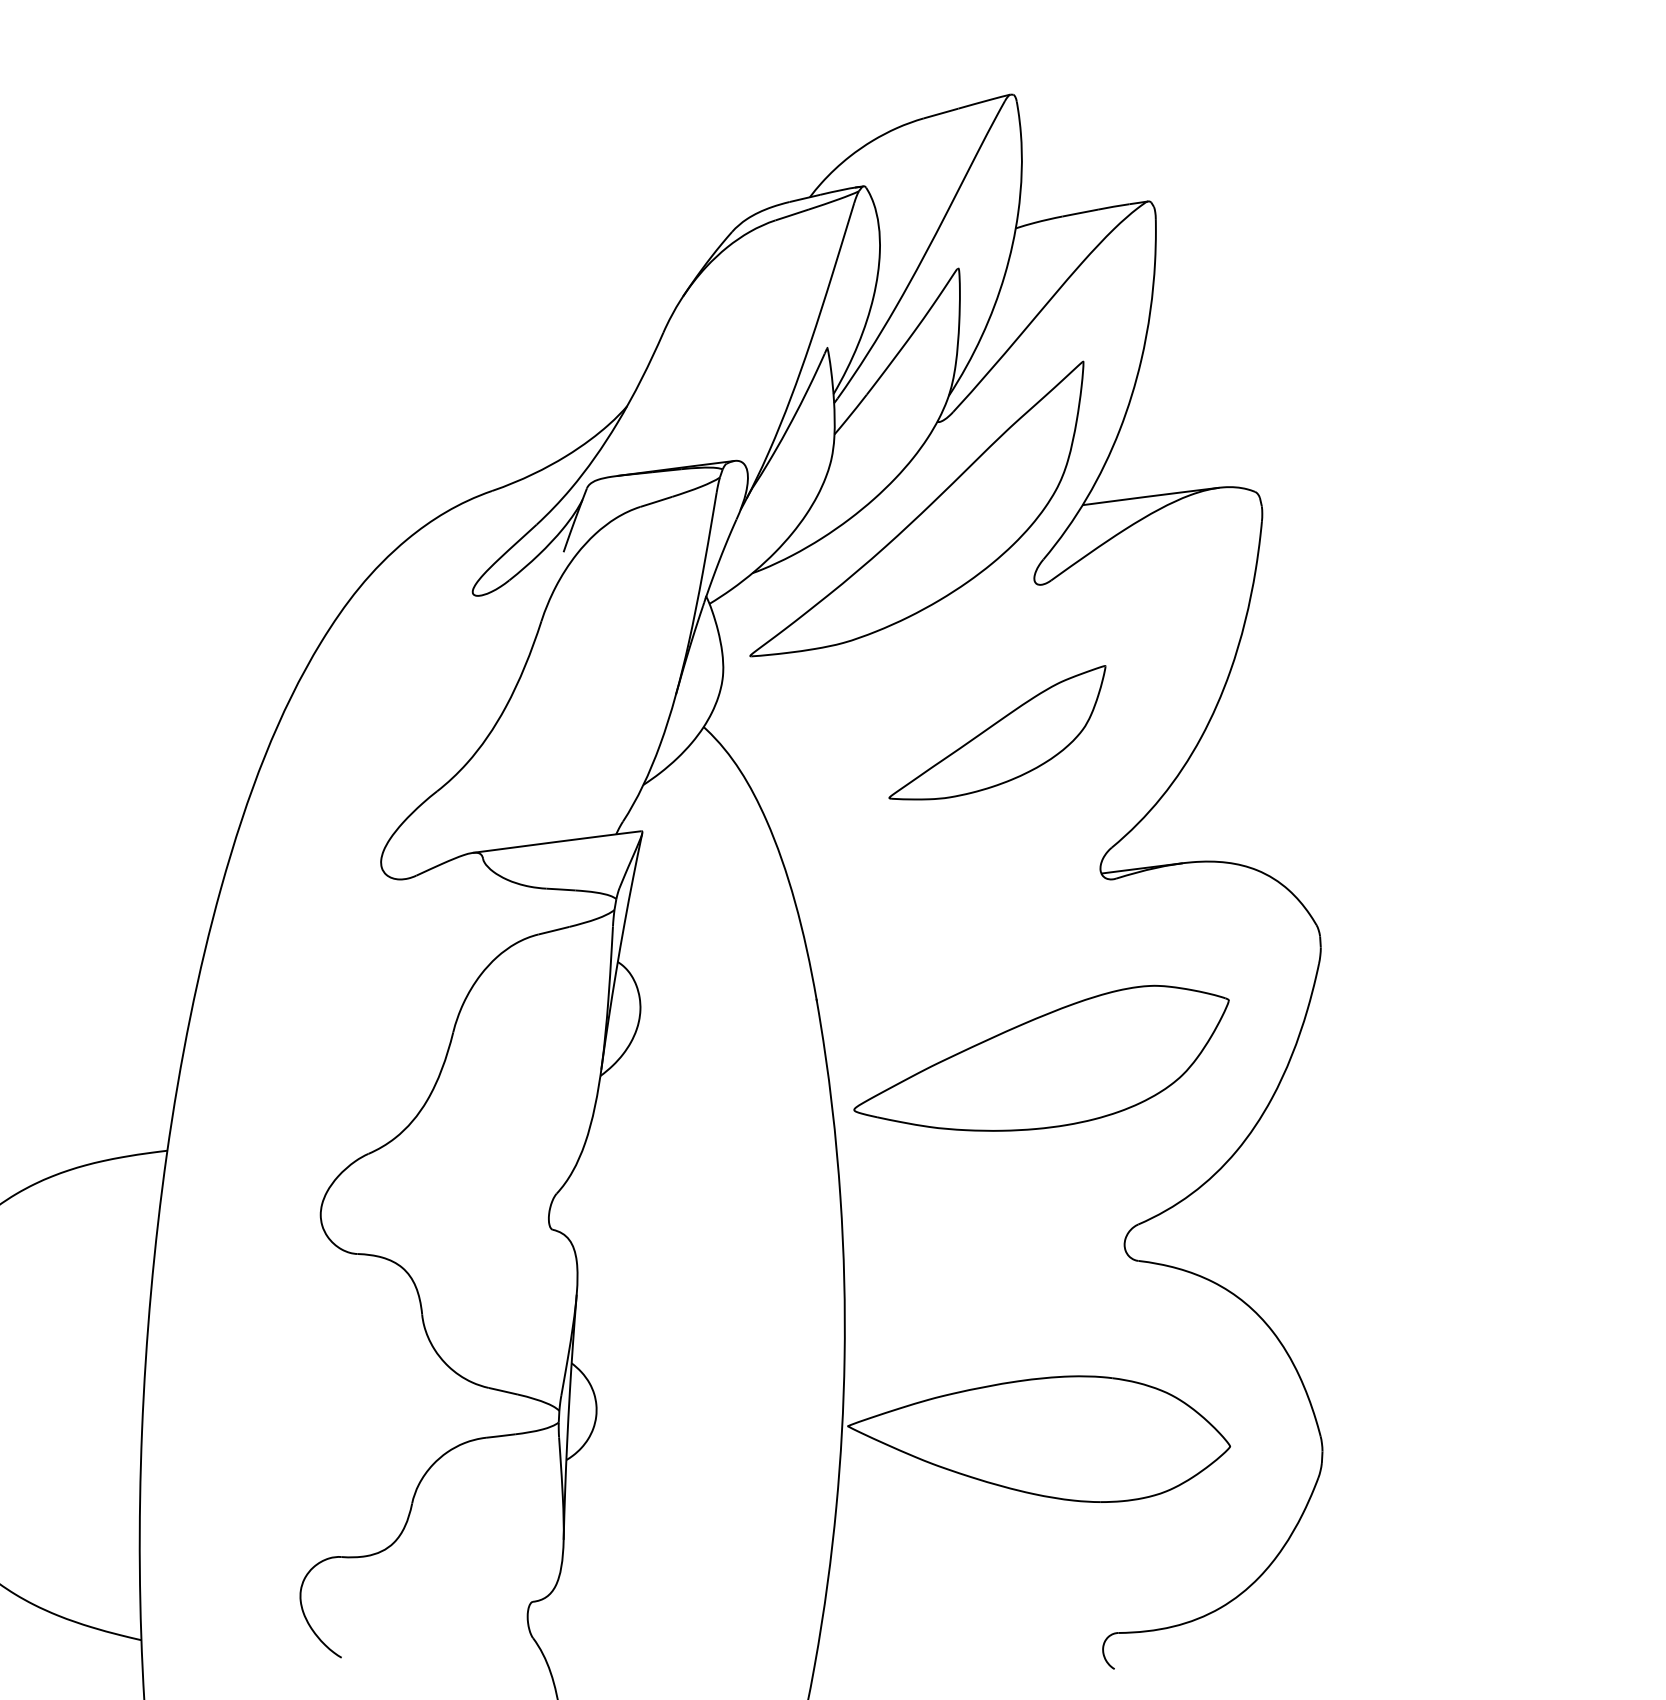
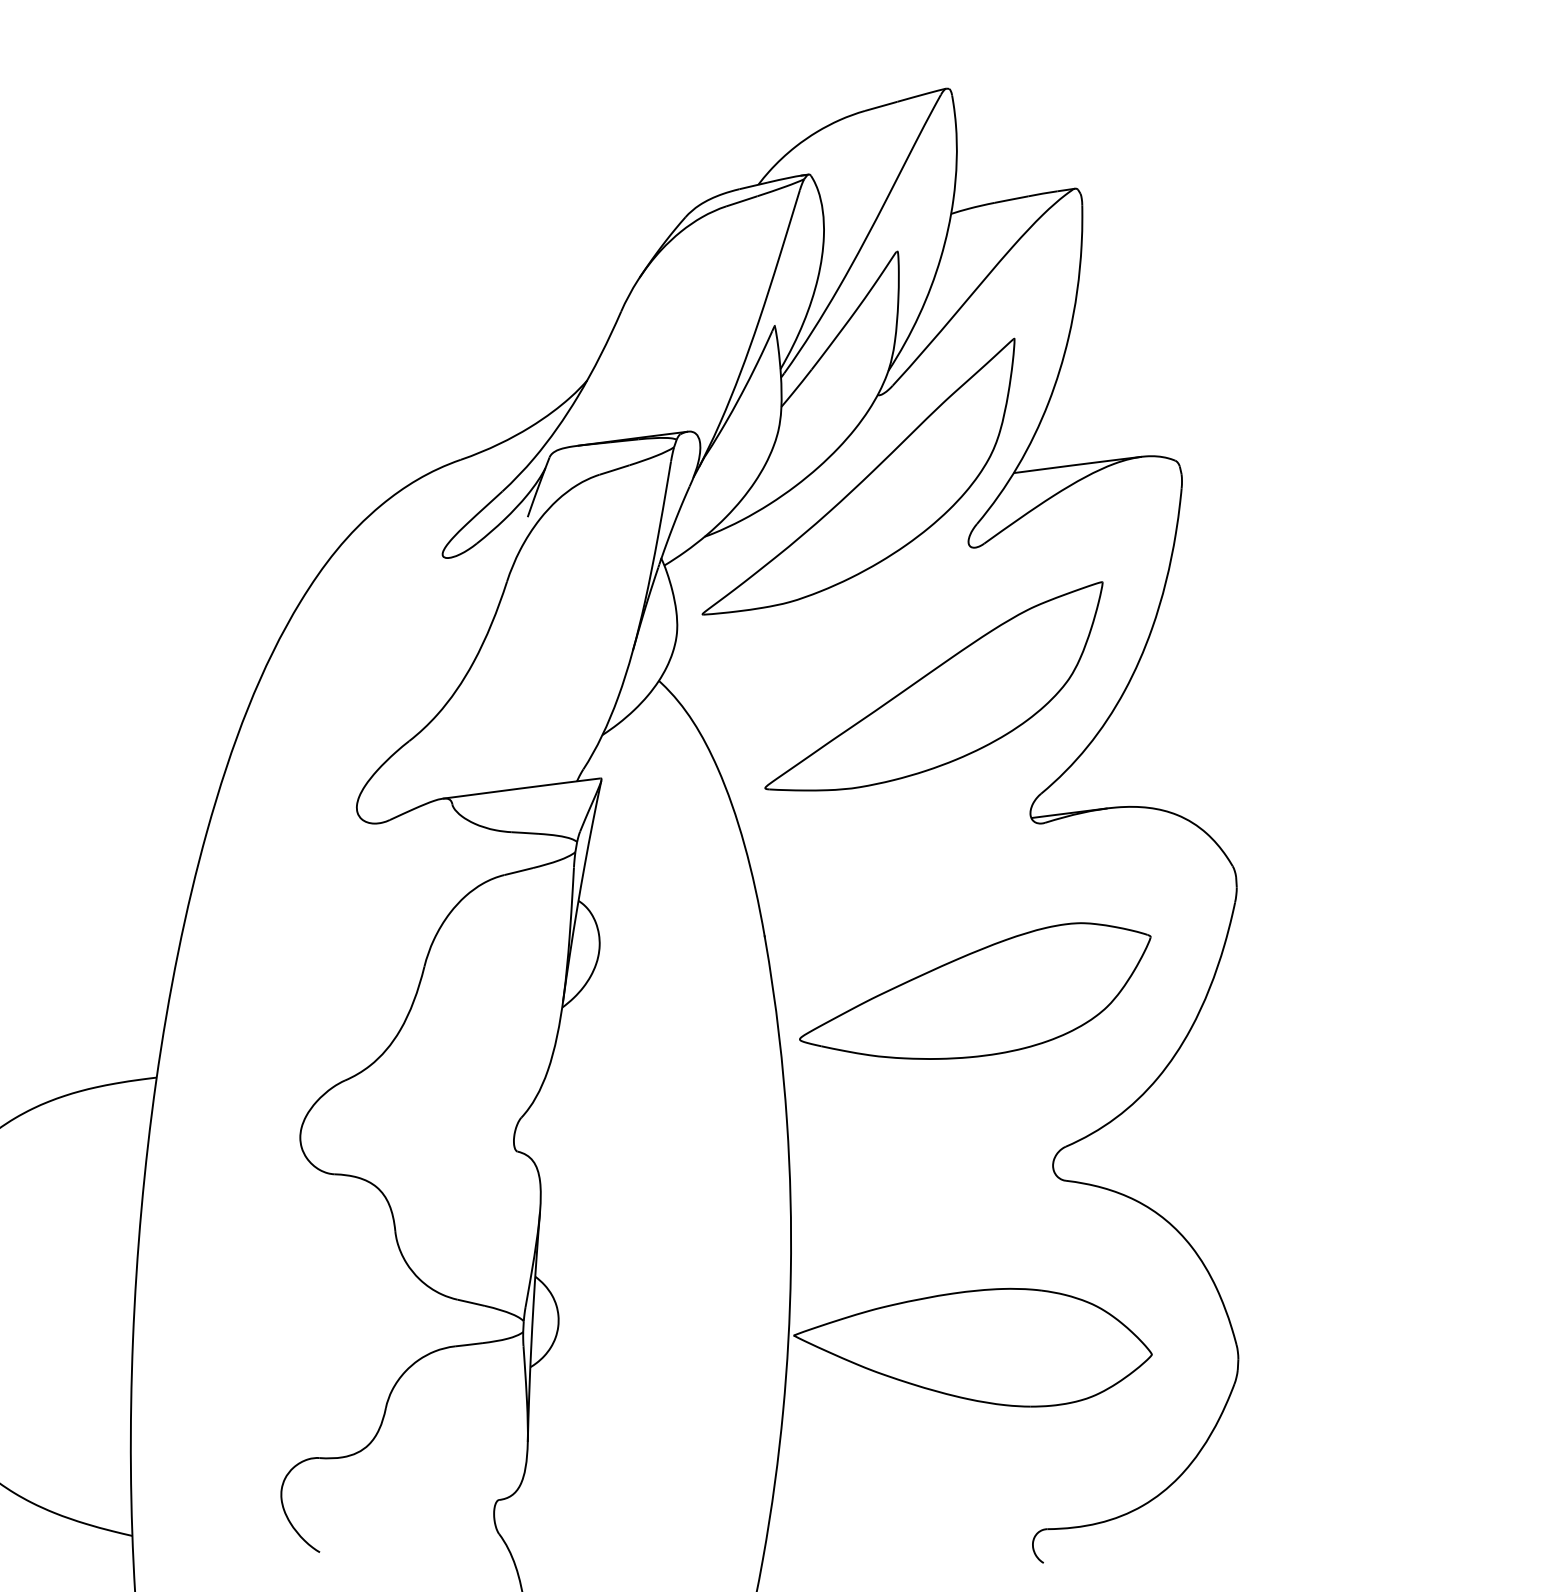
part: (997, 732) -> (934, 685), size x1.67

